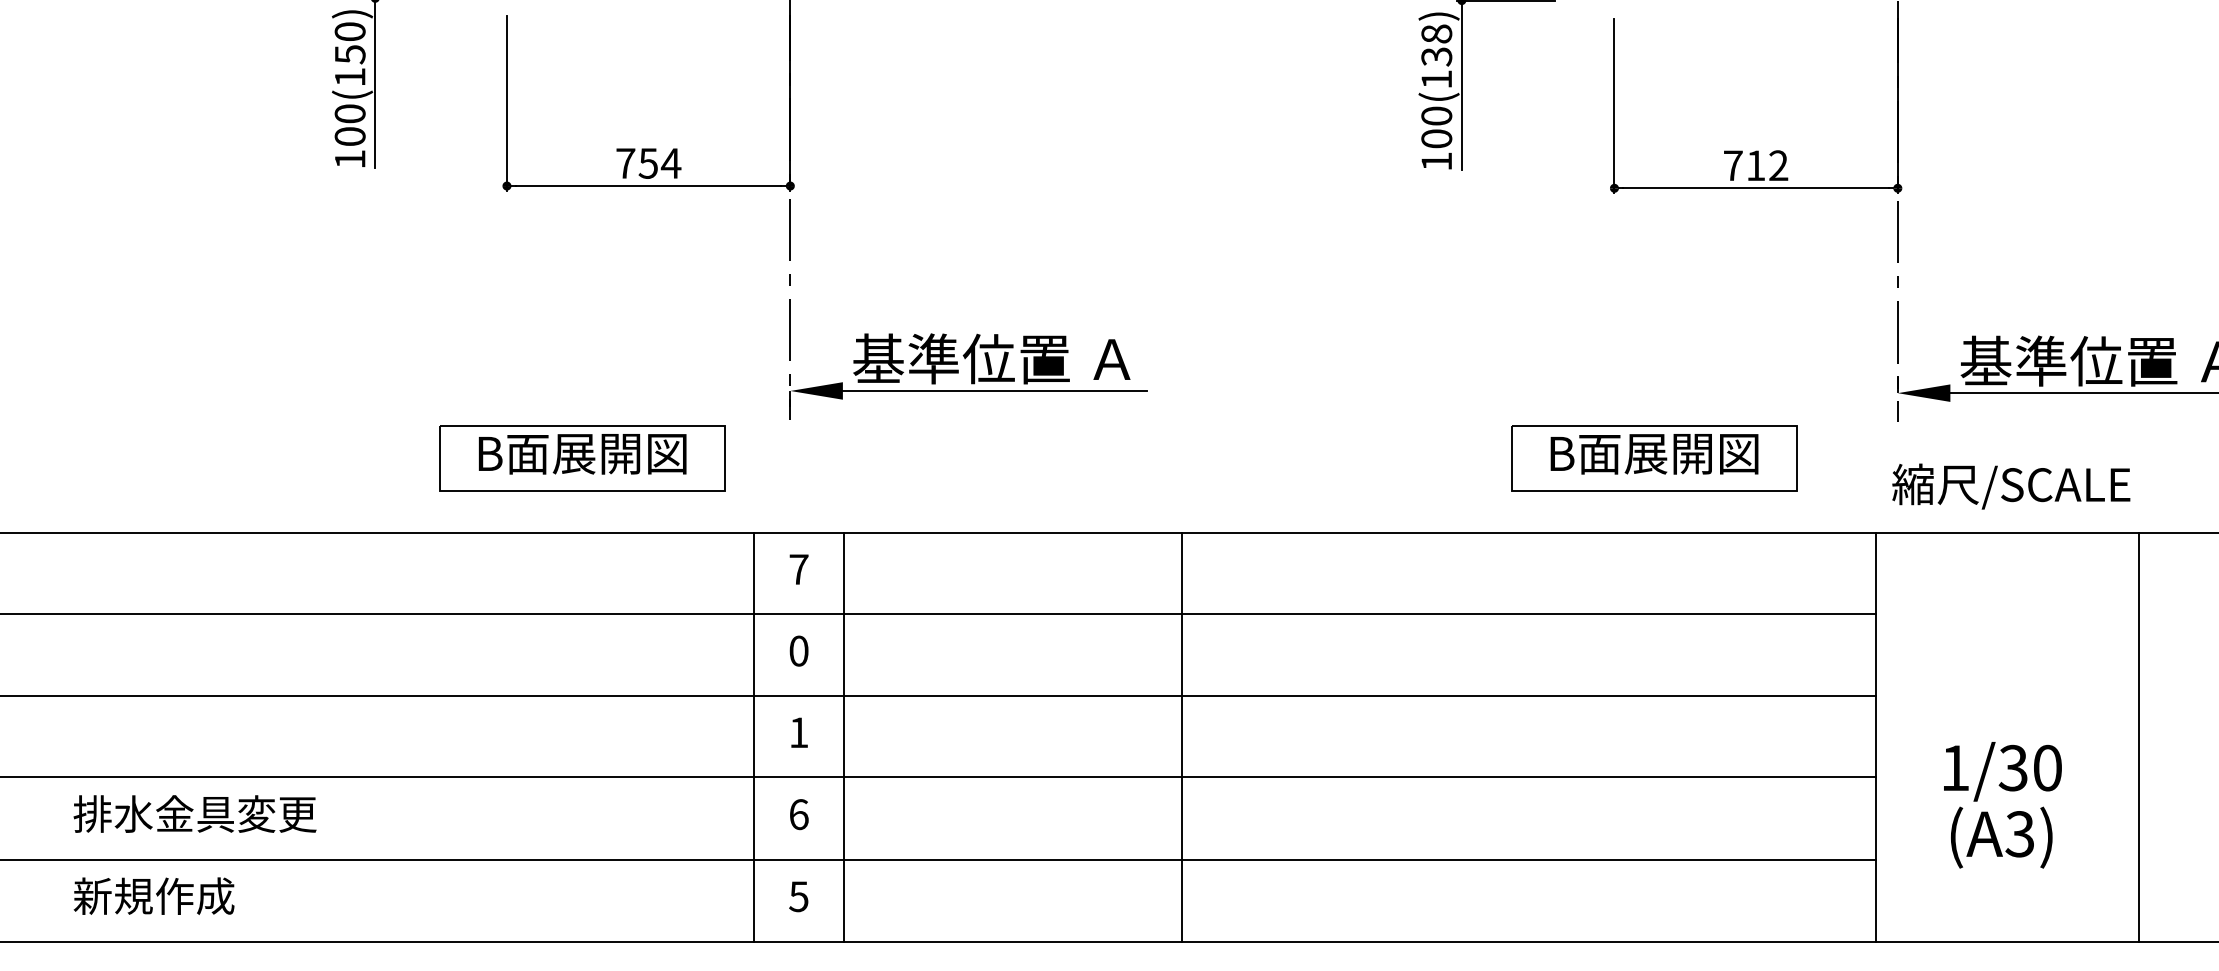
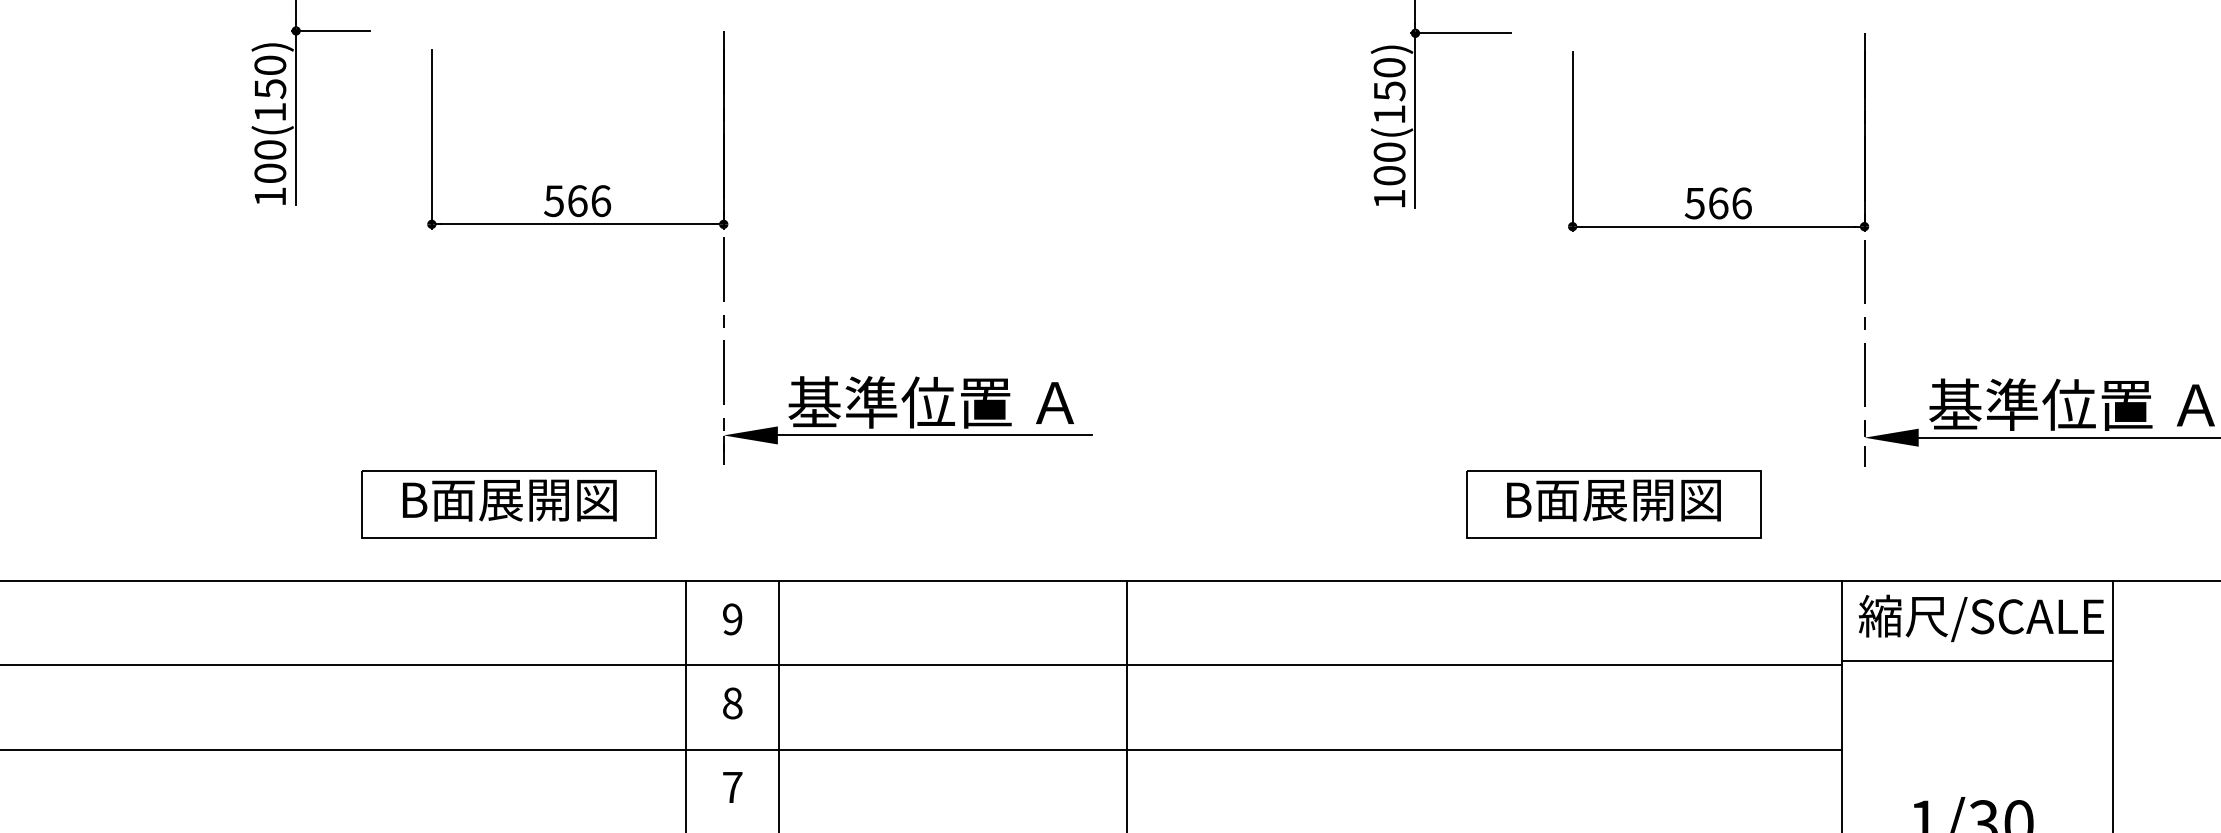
text: (1436, 45) -> (1389, 79), 100(138) -> 100(150)
text: (648, 163) -> (577, 201), 754 -> 566
text: (1755, 165) -> (1717, 203), 712 -> 566
text: (2011, 486) -> (1981, 618), moved
text: (798, 569) -> (732, 619), 7 -> 9
line: (2007, 609) -> (1977, 660), added
text: (798, 650) -> (732, 702), 0 -> 8
text: (798, 732) -> (732, 787), 1 -> 7

